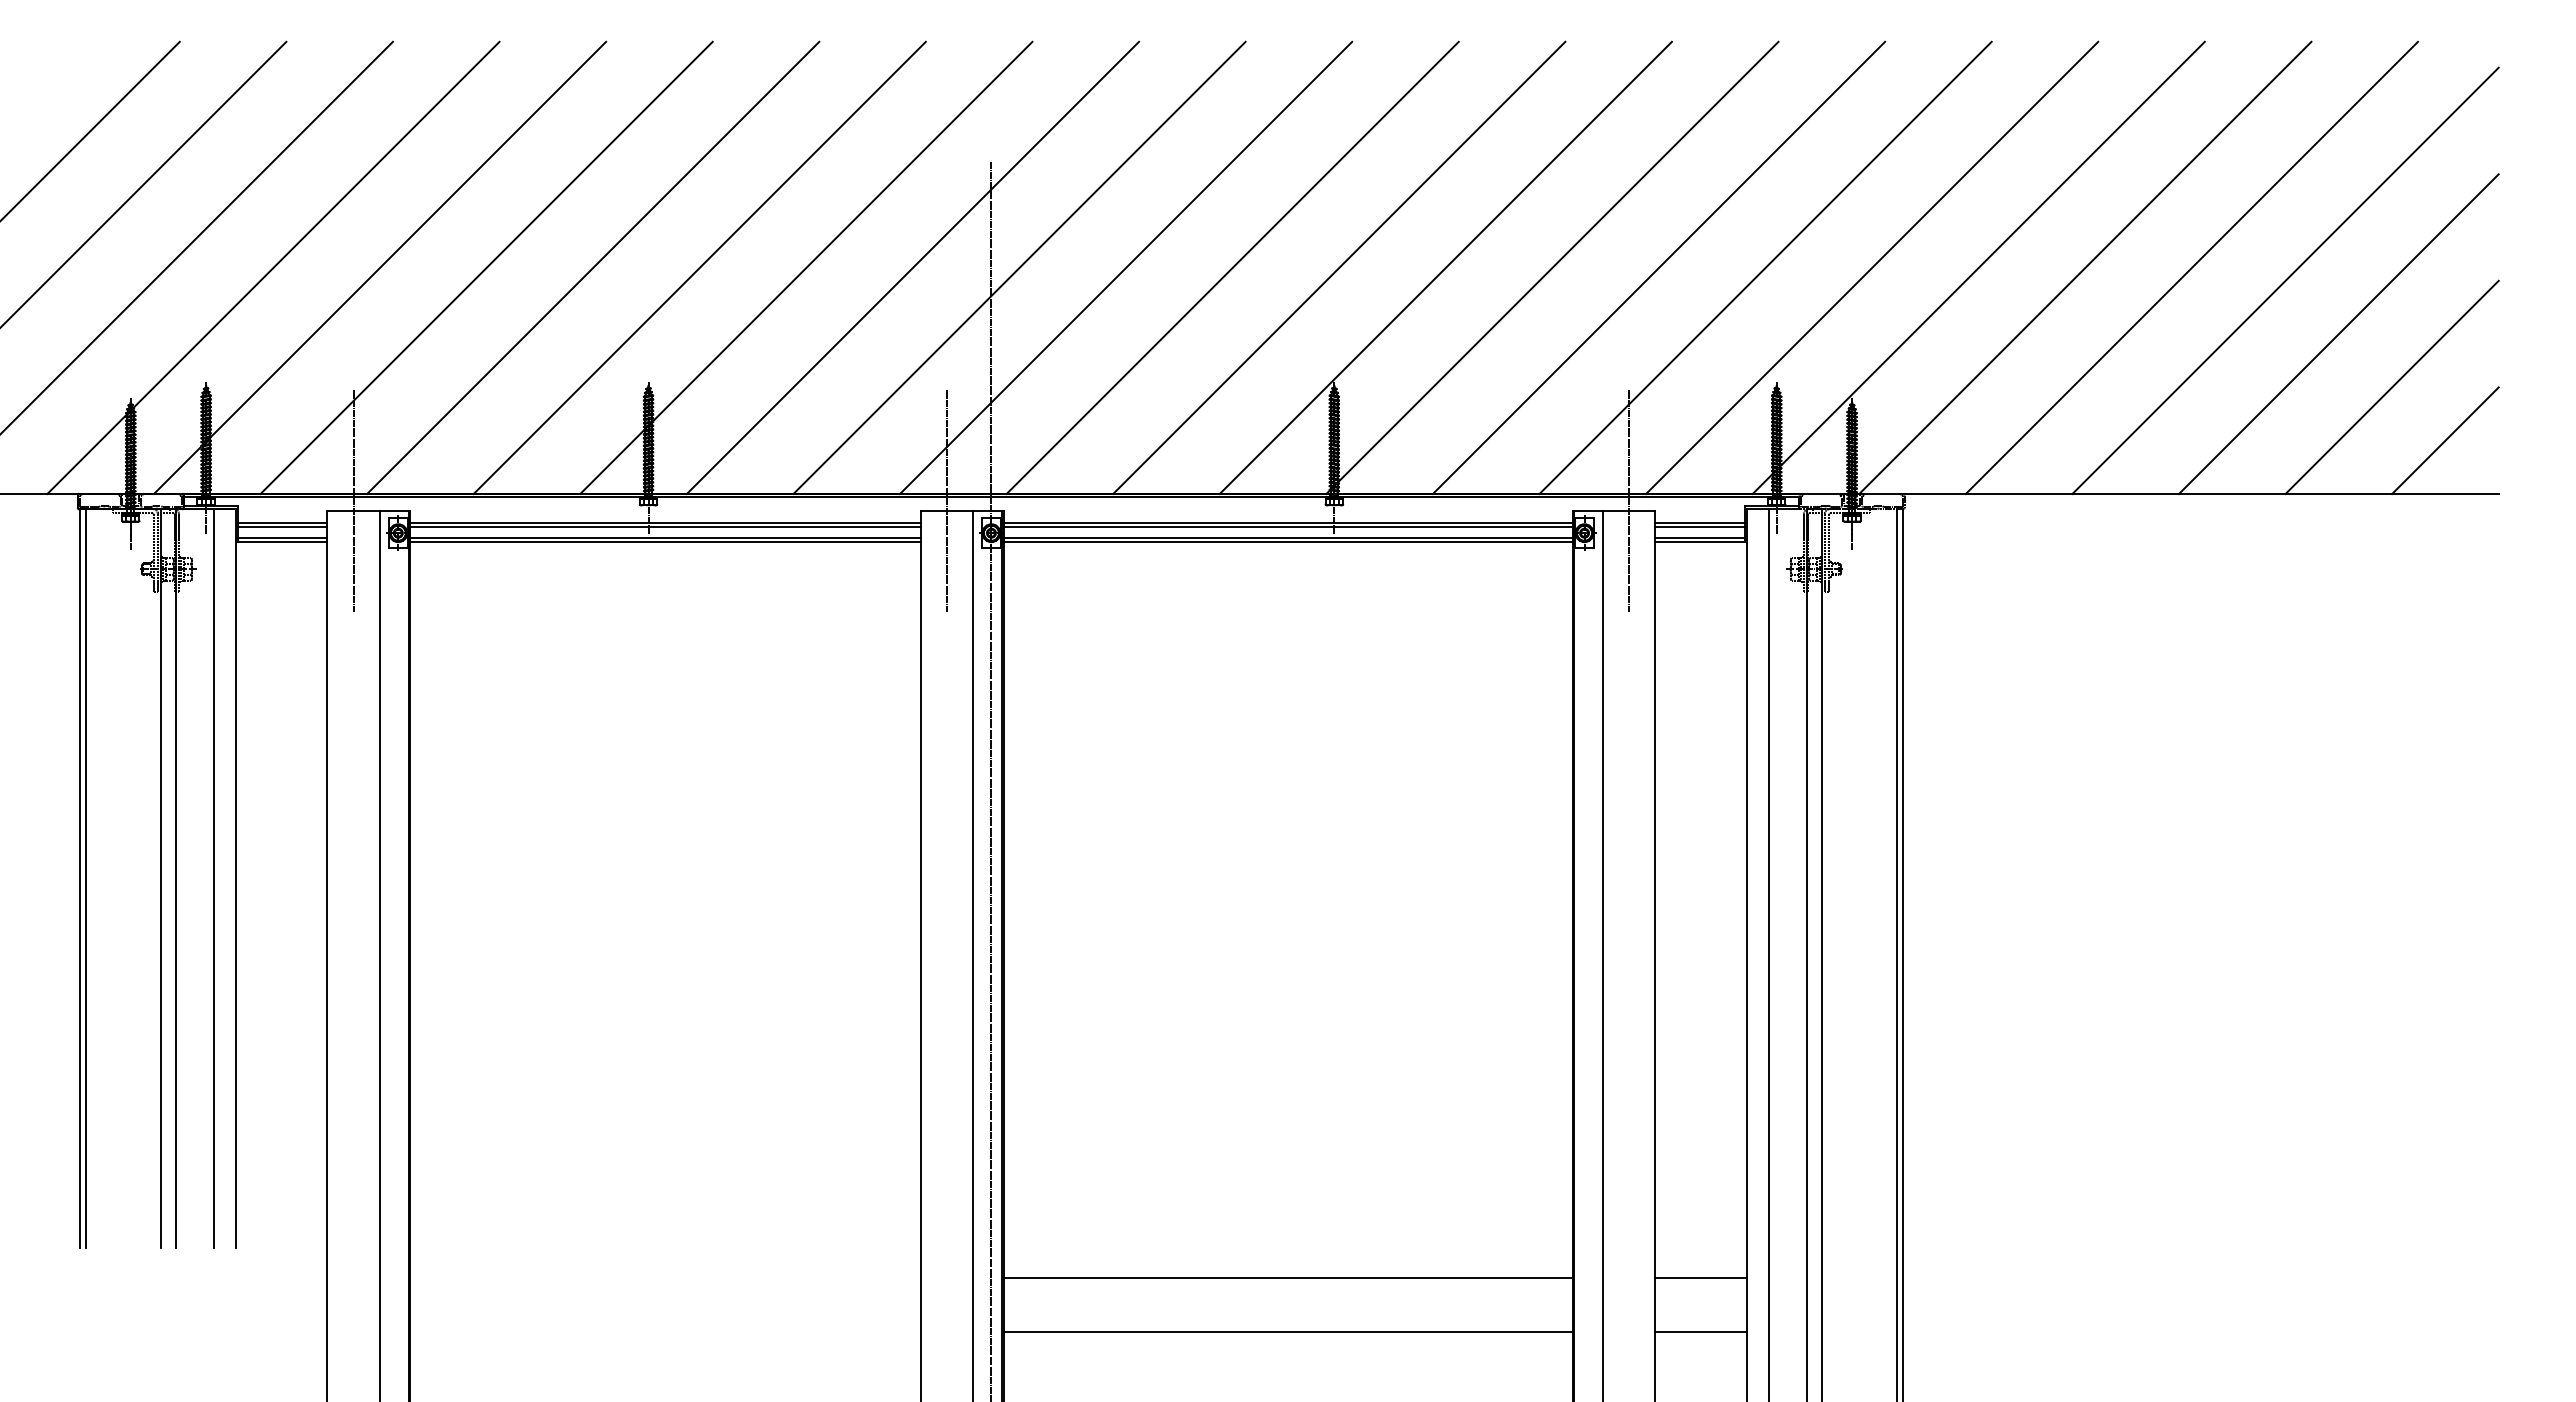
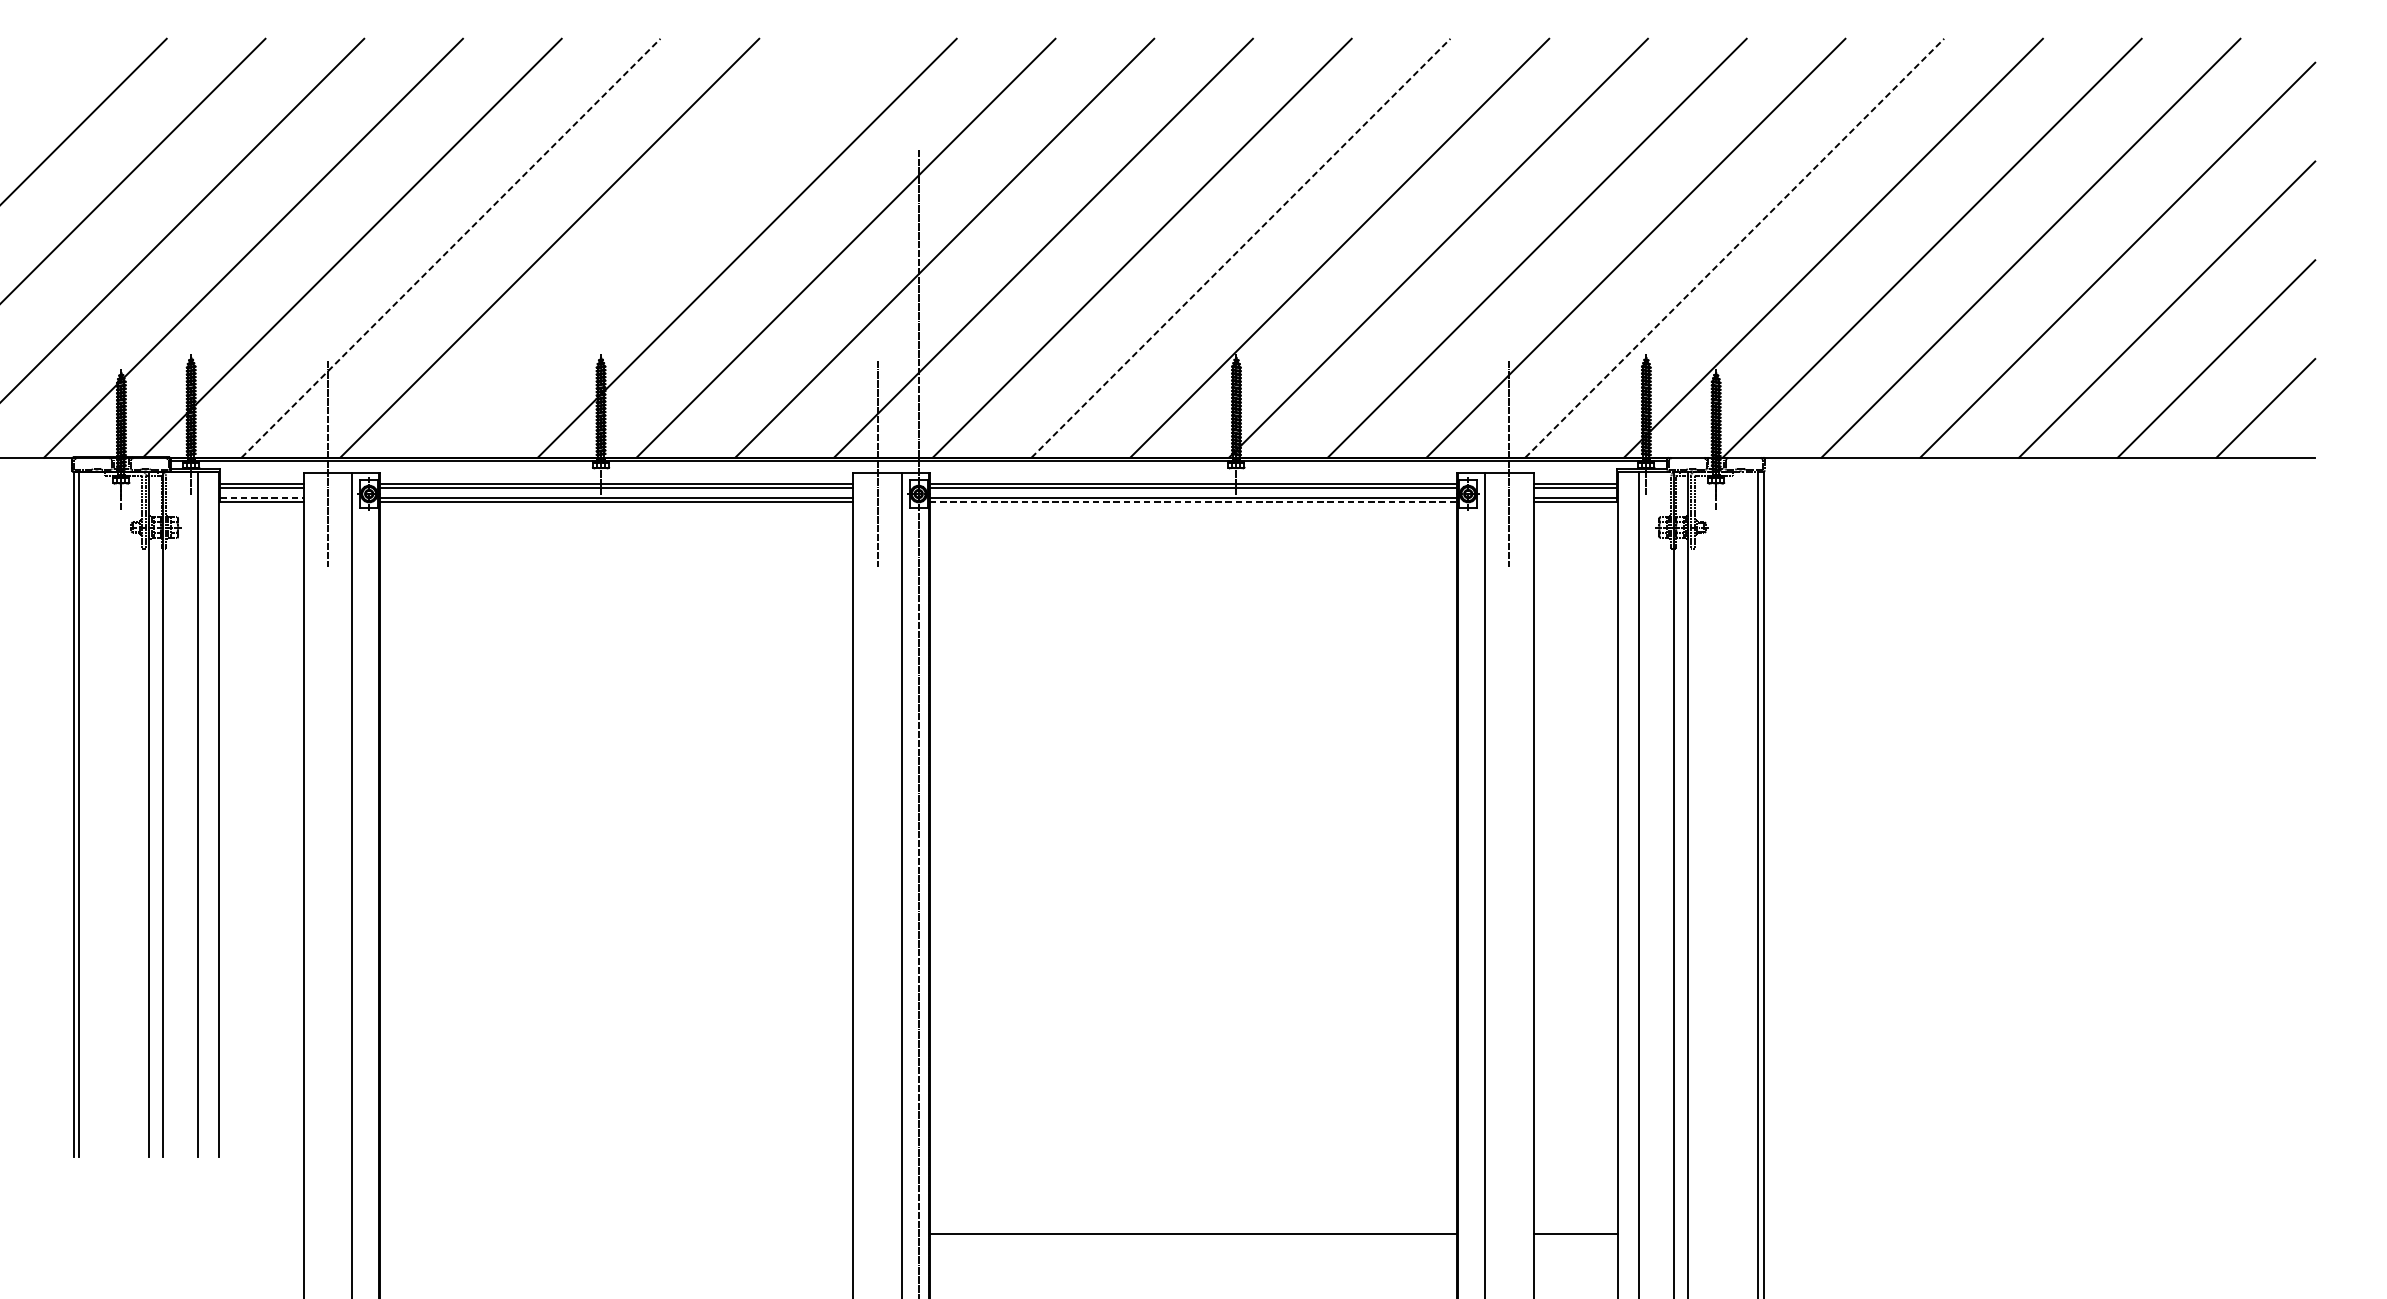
line: (486, 267) -> (450, 247), solid -> dashed
line: (699, 267) -> (648, 247), removed
line: (1339, 267) -> (1241, 247), solid -> dashed
line: (1872, 267) -> (1735, 247), solid -> dashed
line: (282, 537) -> (261, 498), solid -> dashed
line: (1288, 542) -> (1193, 502), solid -> dashed
line: (1287, 1277) -> (1193, 1183), removed
line: (1700, 1277) -> (1575, 1183), removed

